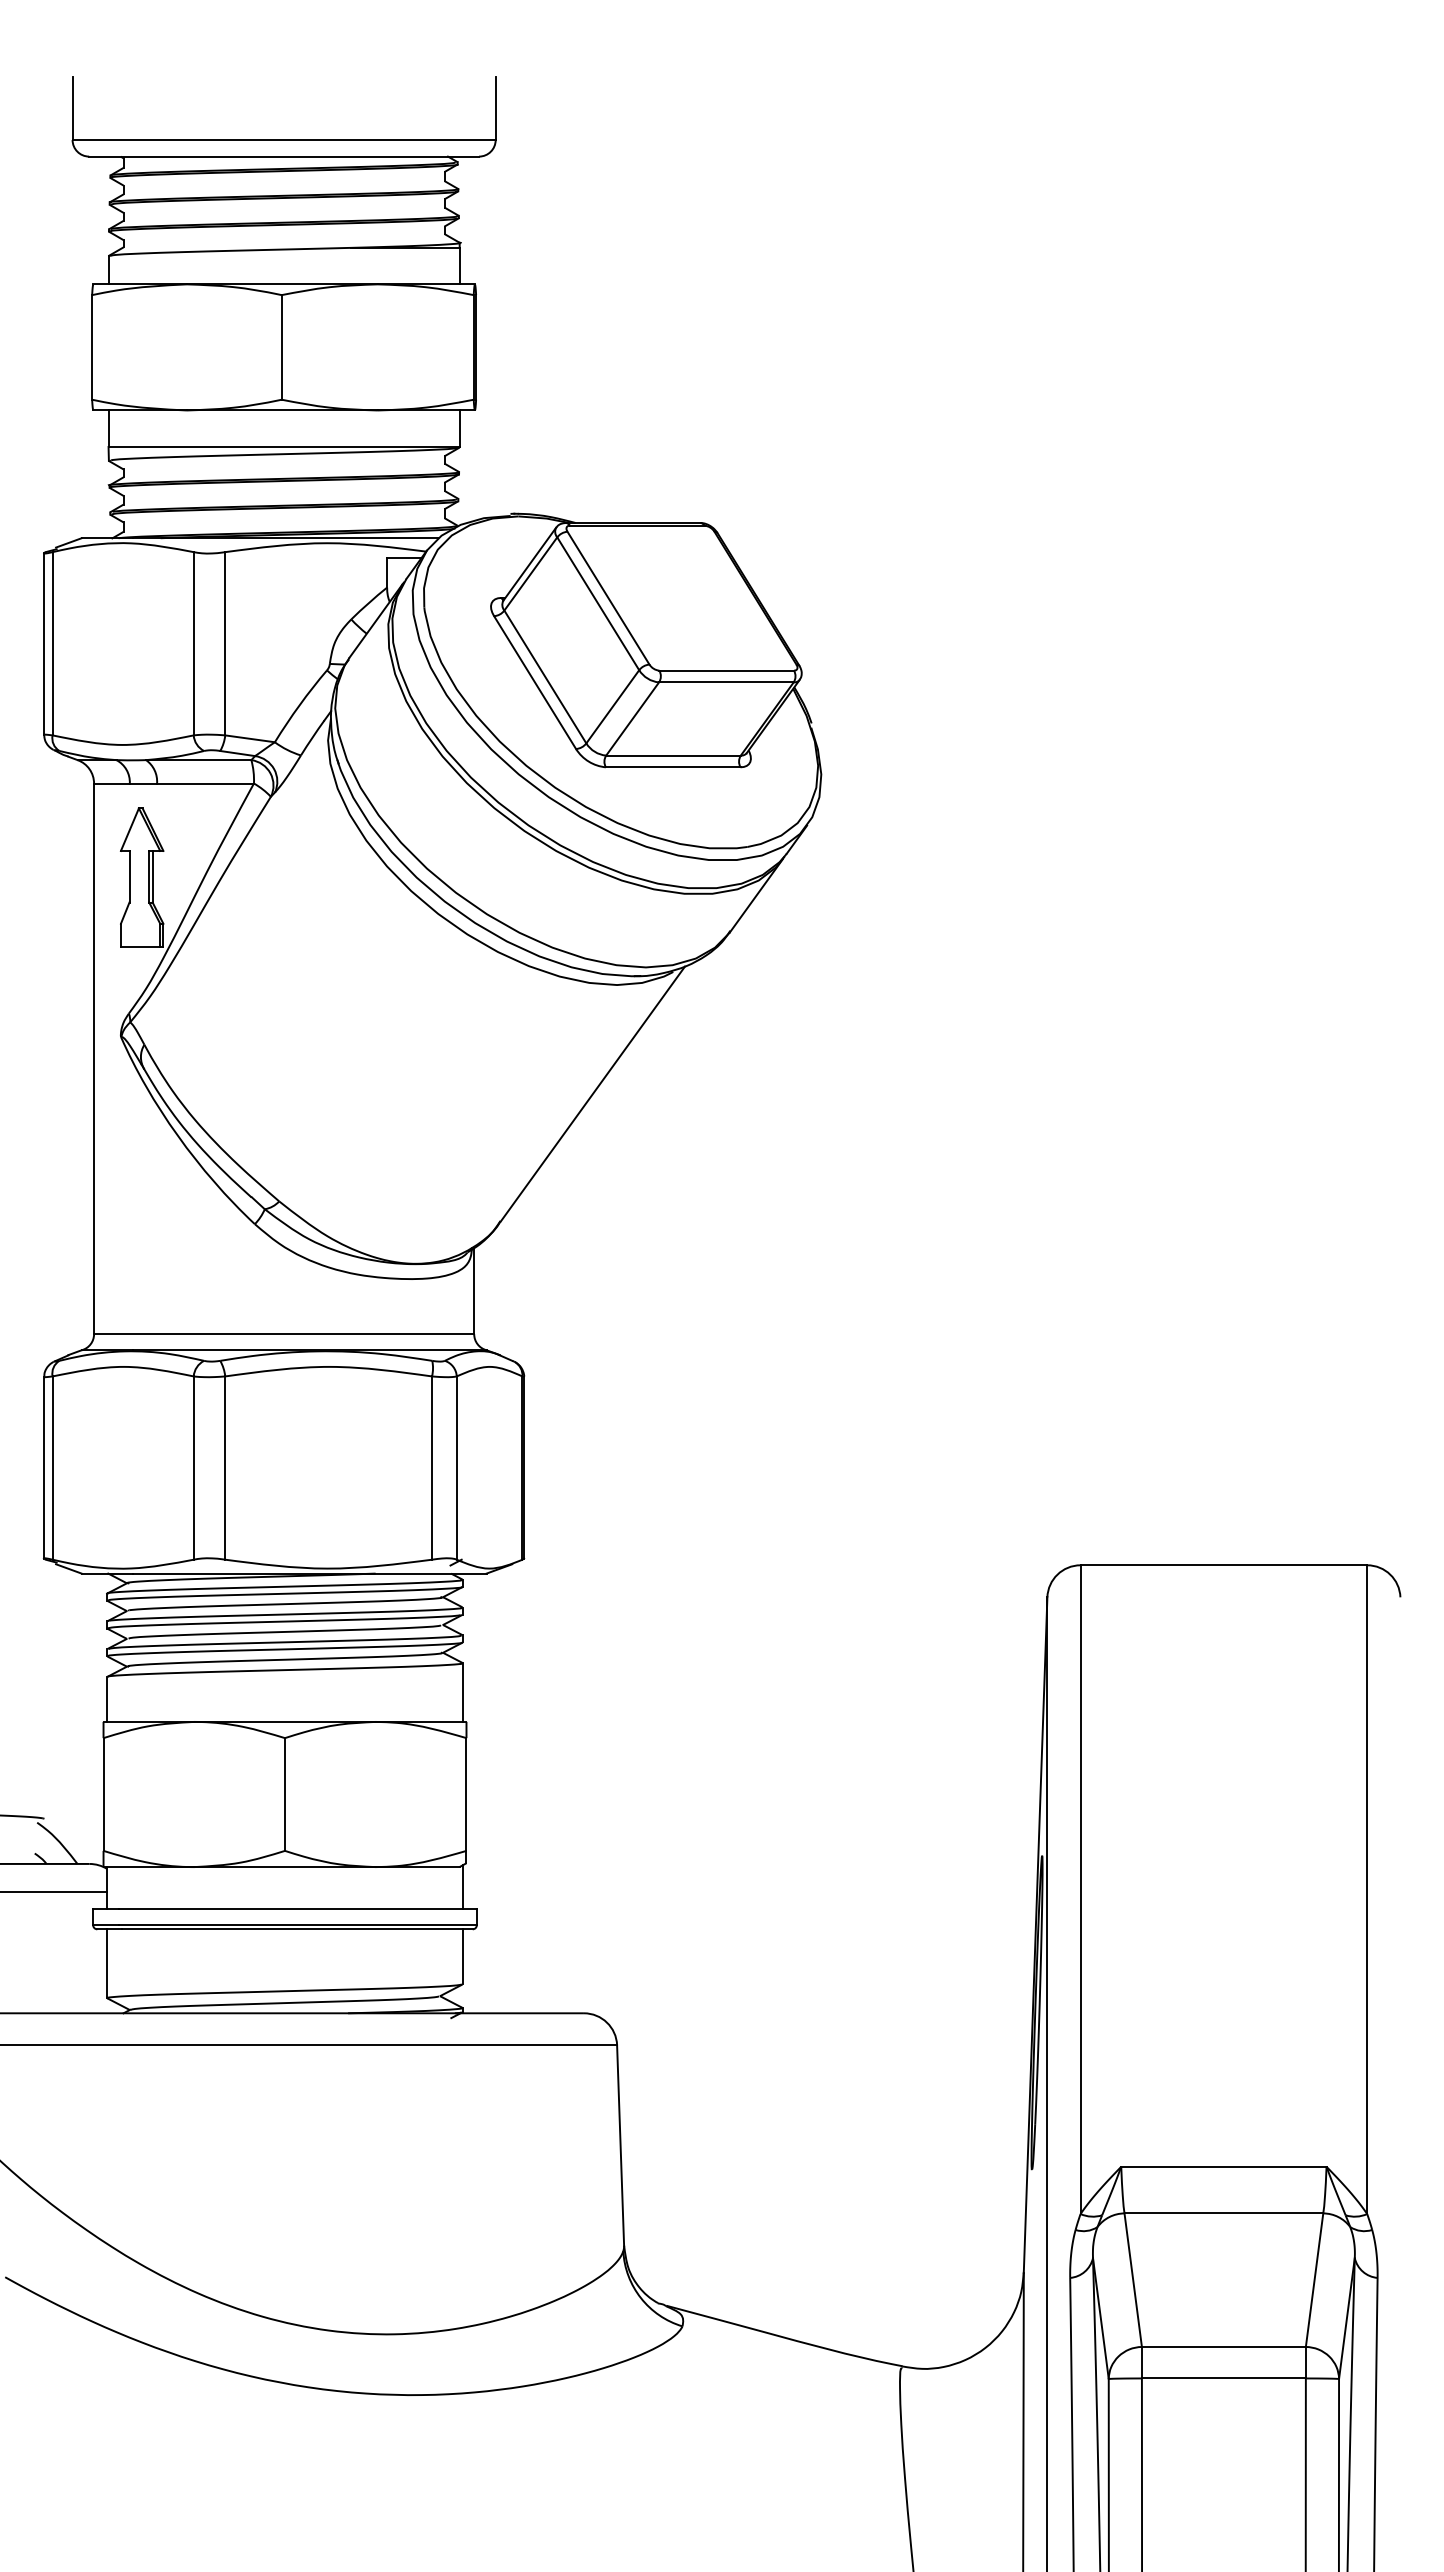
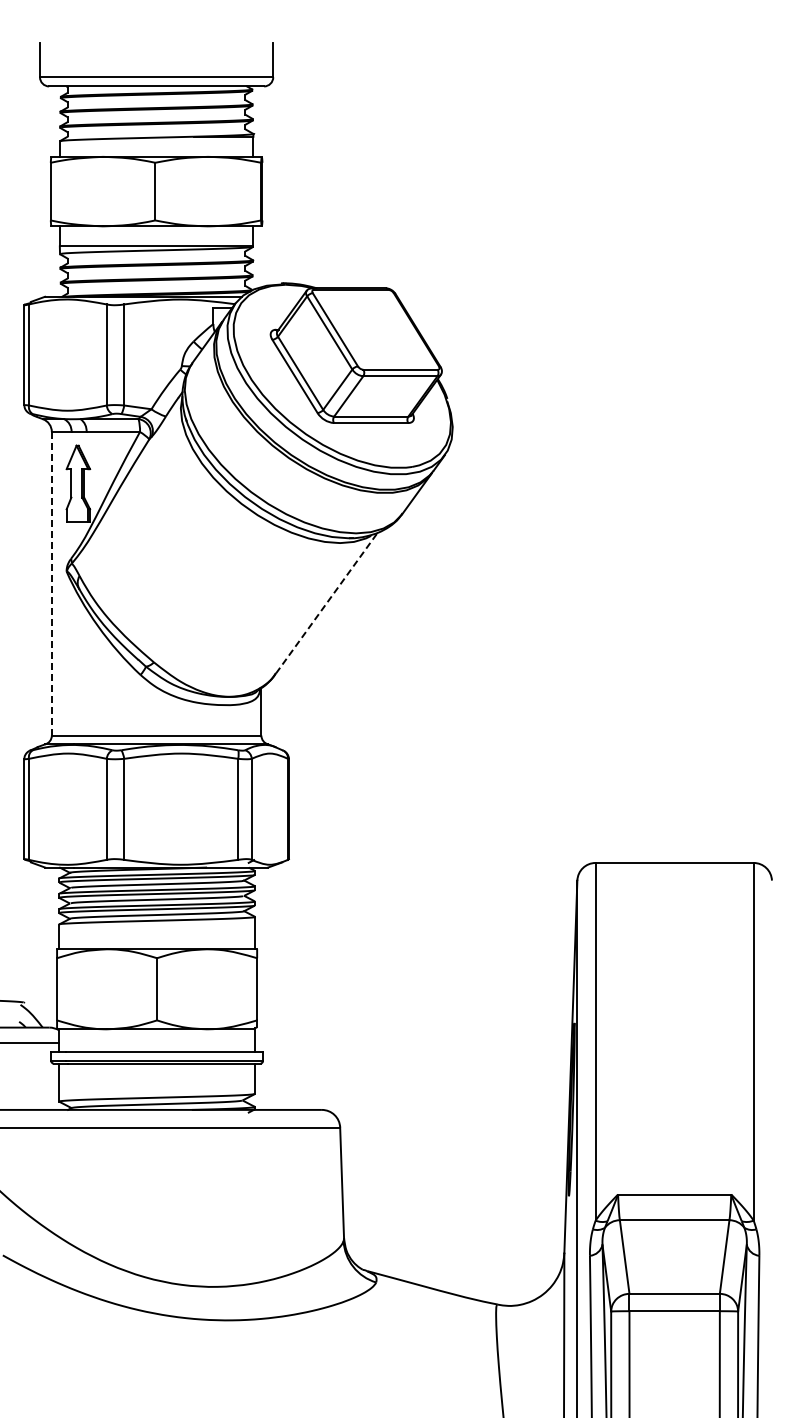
line: (93, 1058) -> (51, 583), solid -> dashed
line: (592, 1094) -> (326, 603), solid -> dashed

